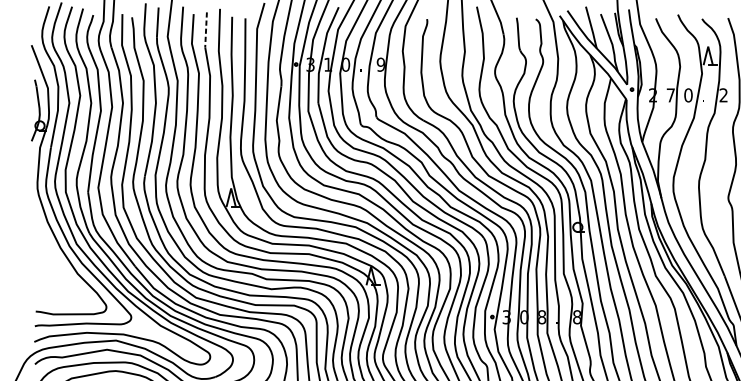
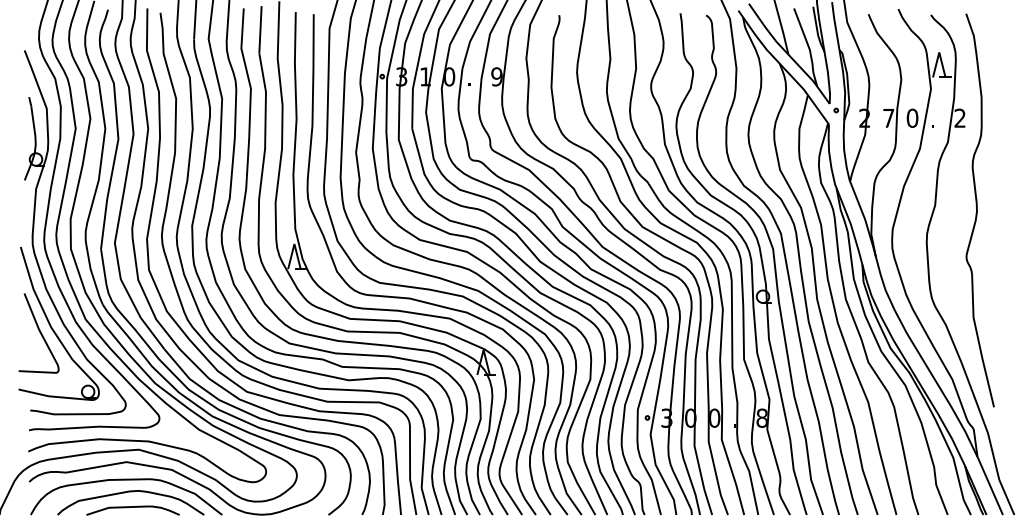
line: (206, 29) -> (260, 29), dashed -> solid
part: (52, 250) -> (53, 328), added
text: (541, 316) -> (714, 417), 8 -> 0

